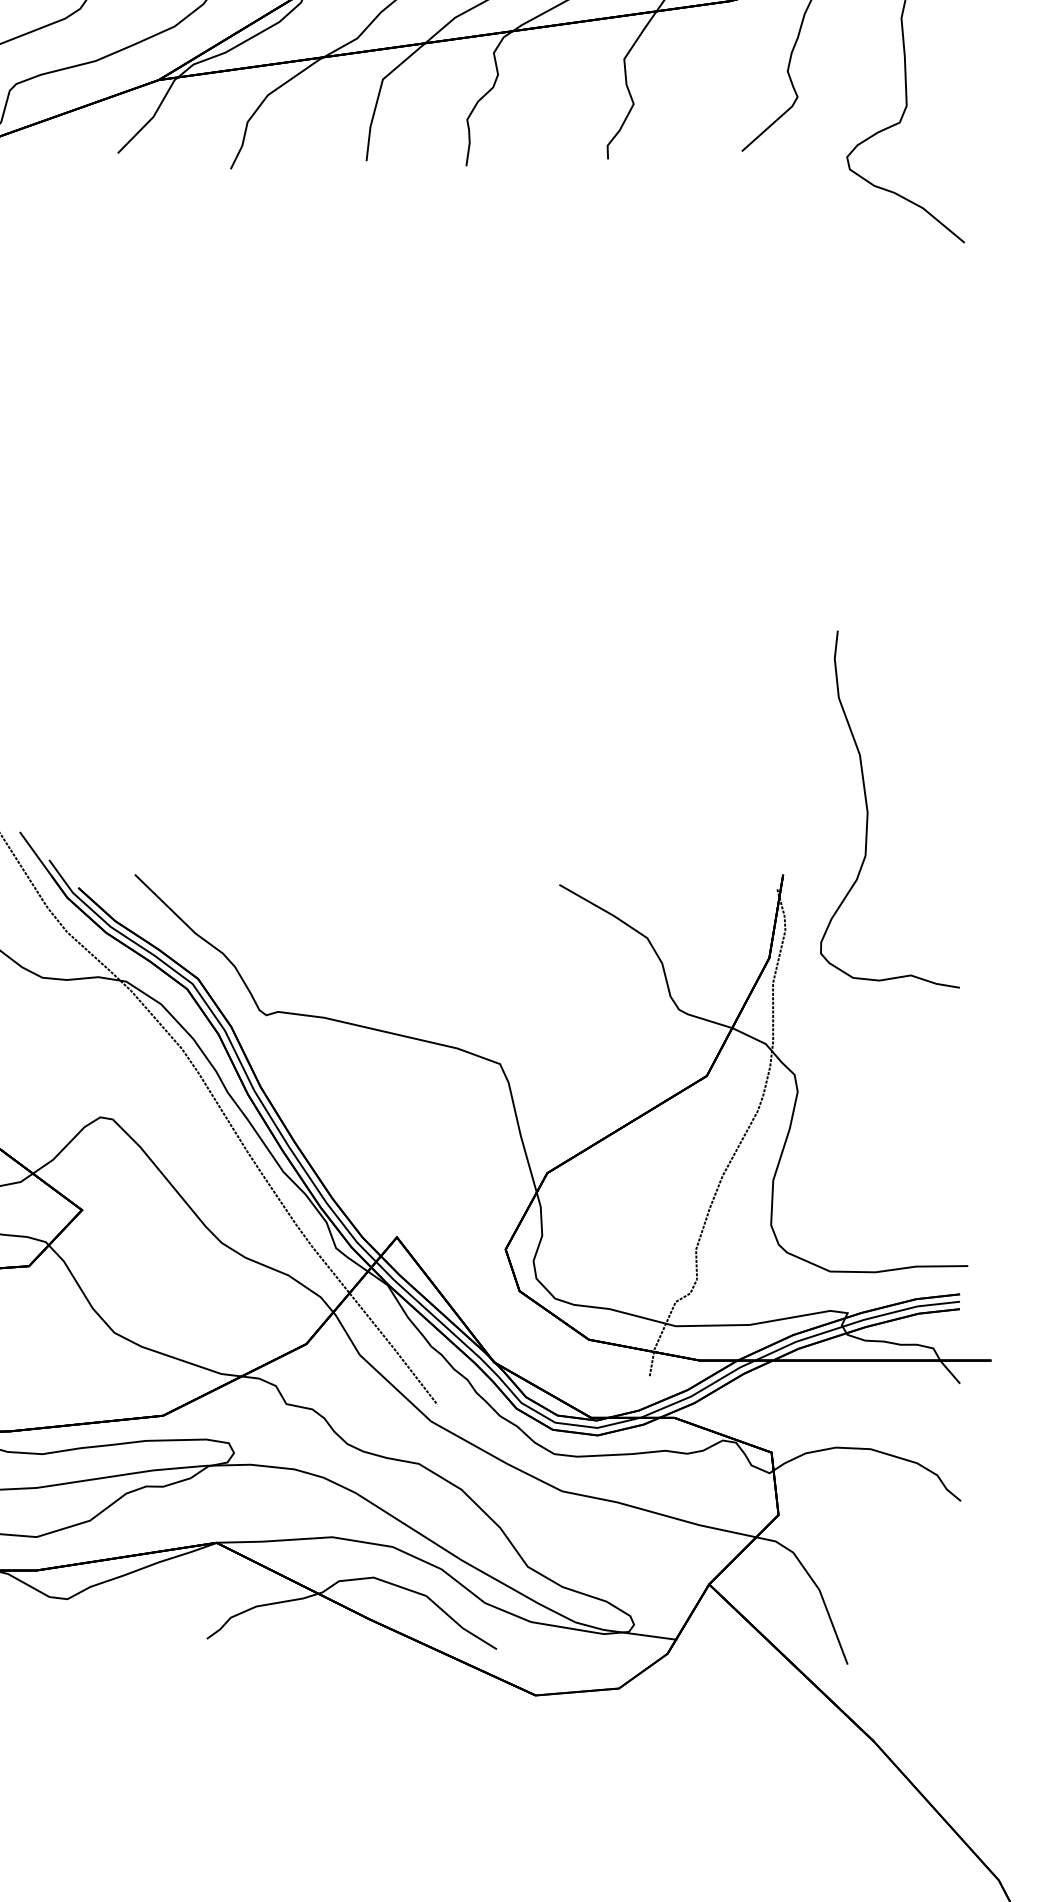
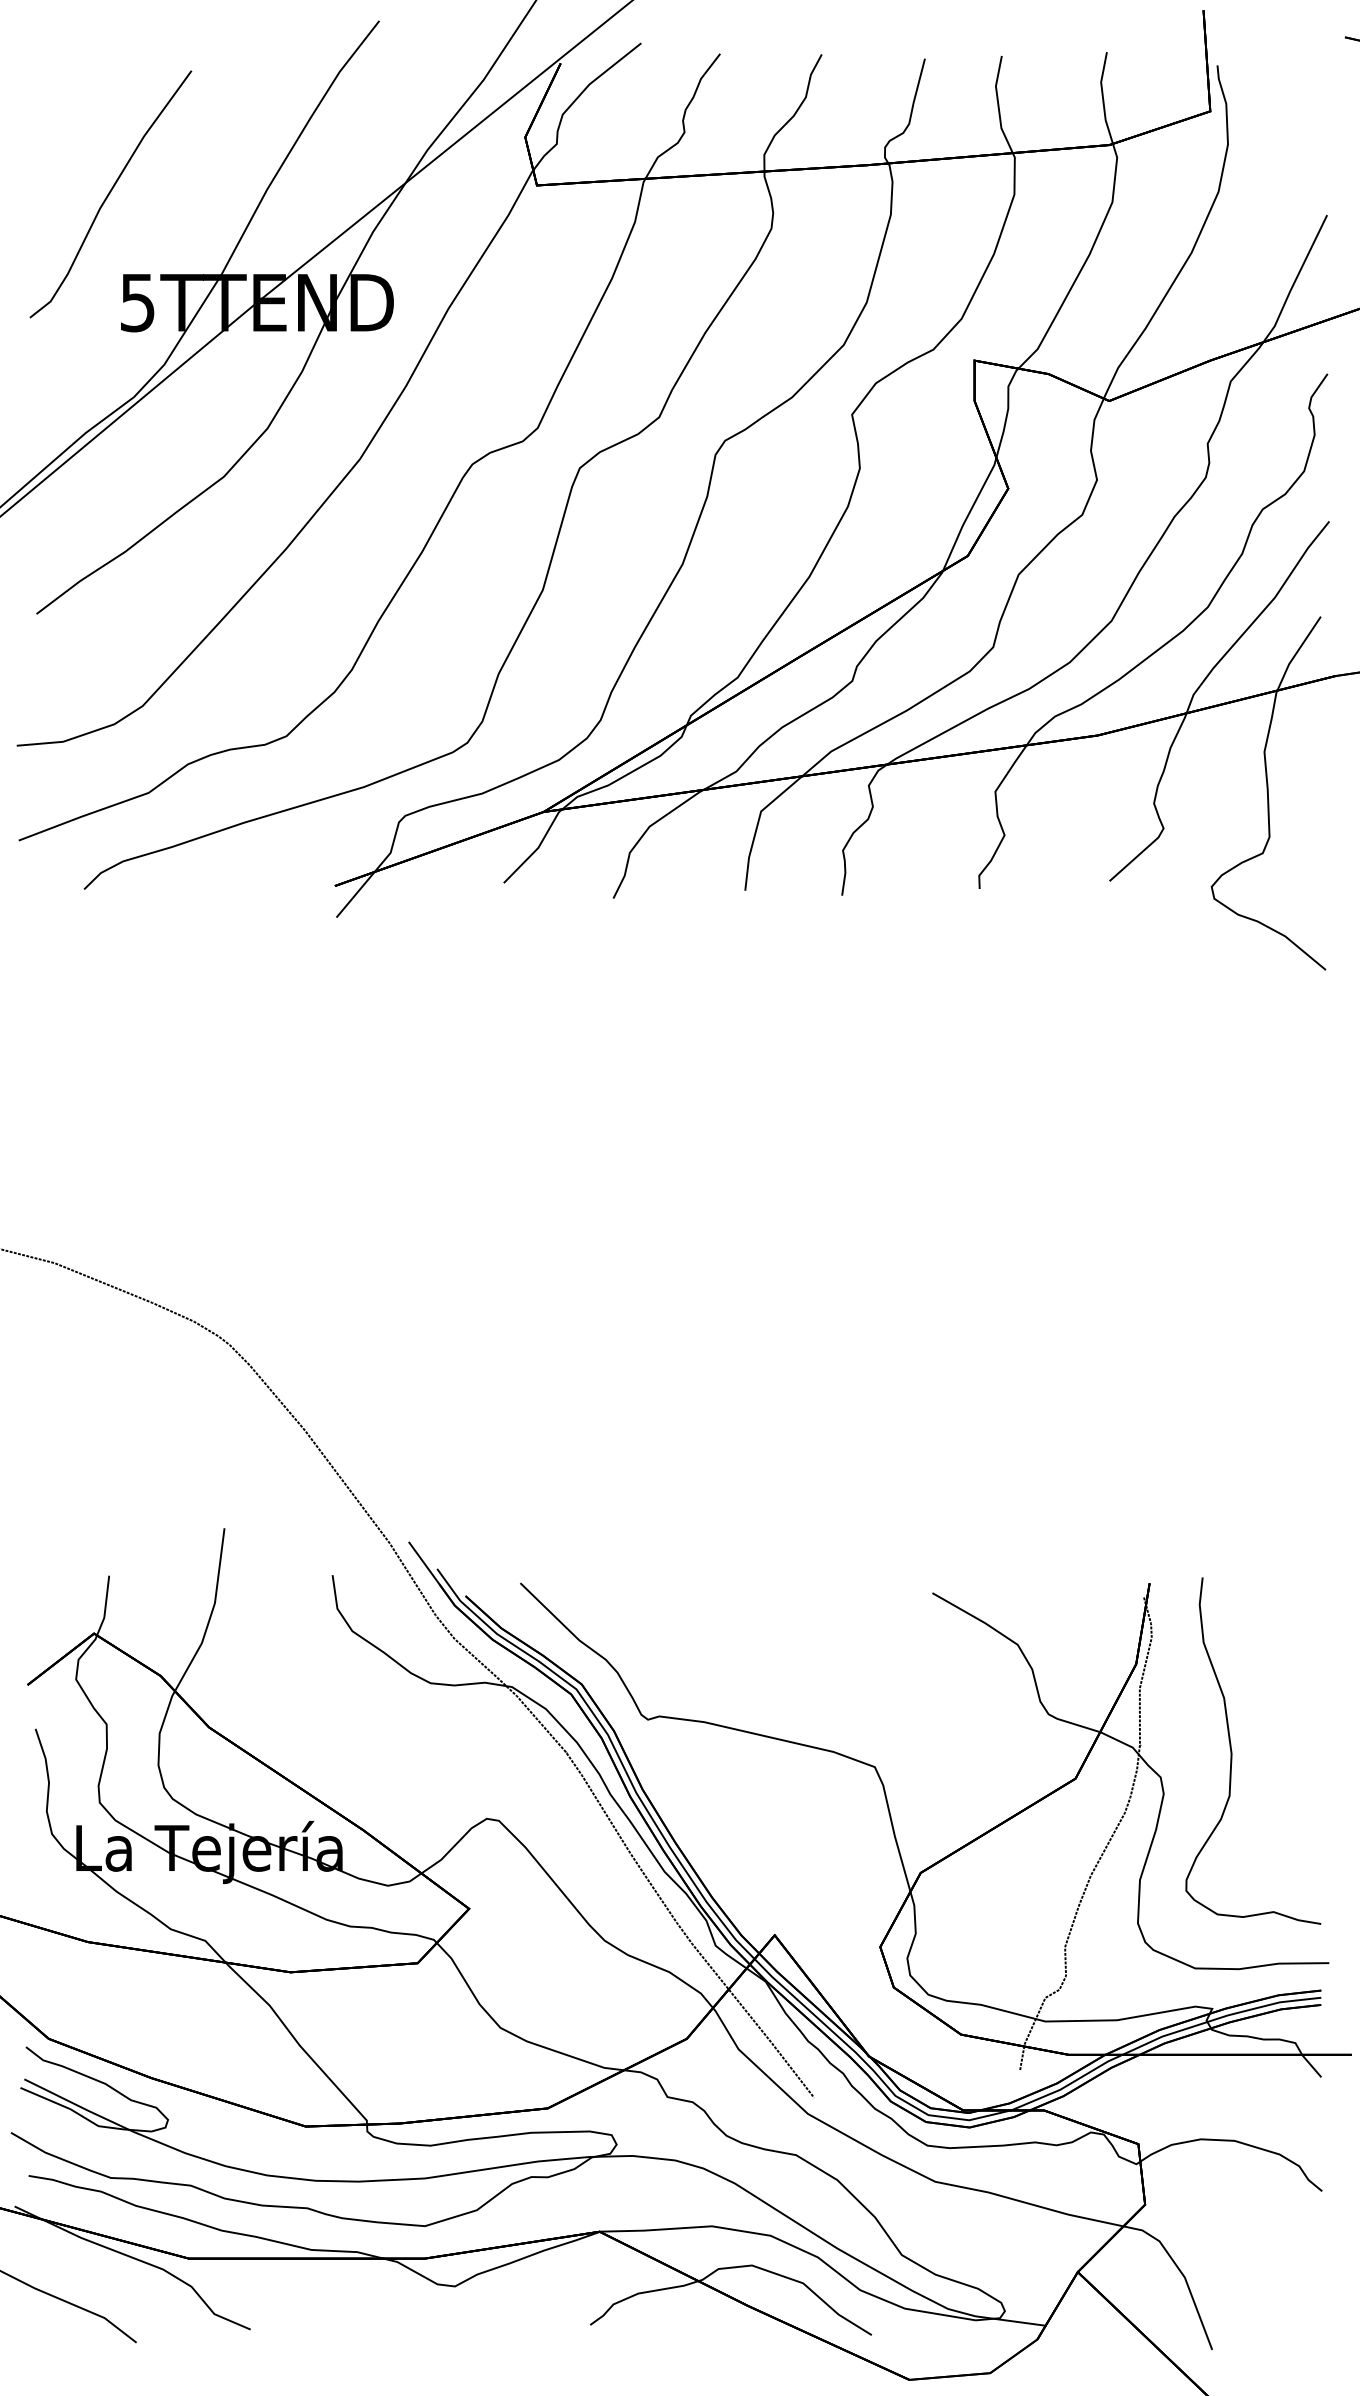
part: (868, 809) -> (1232, 1750), moved

